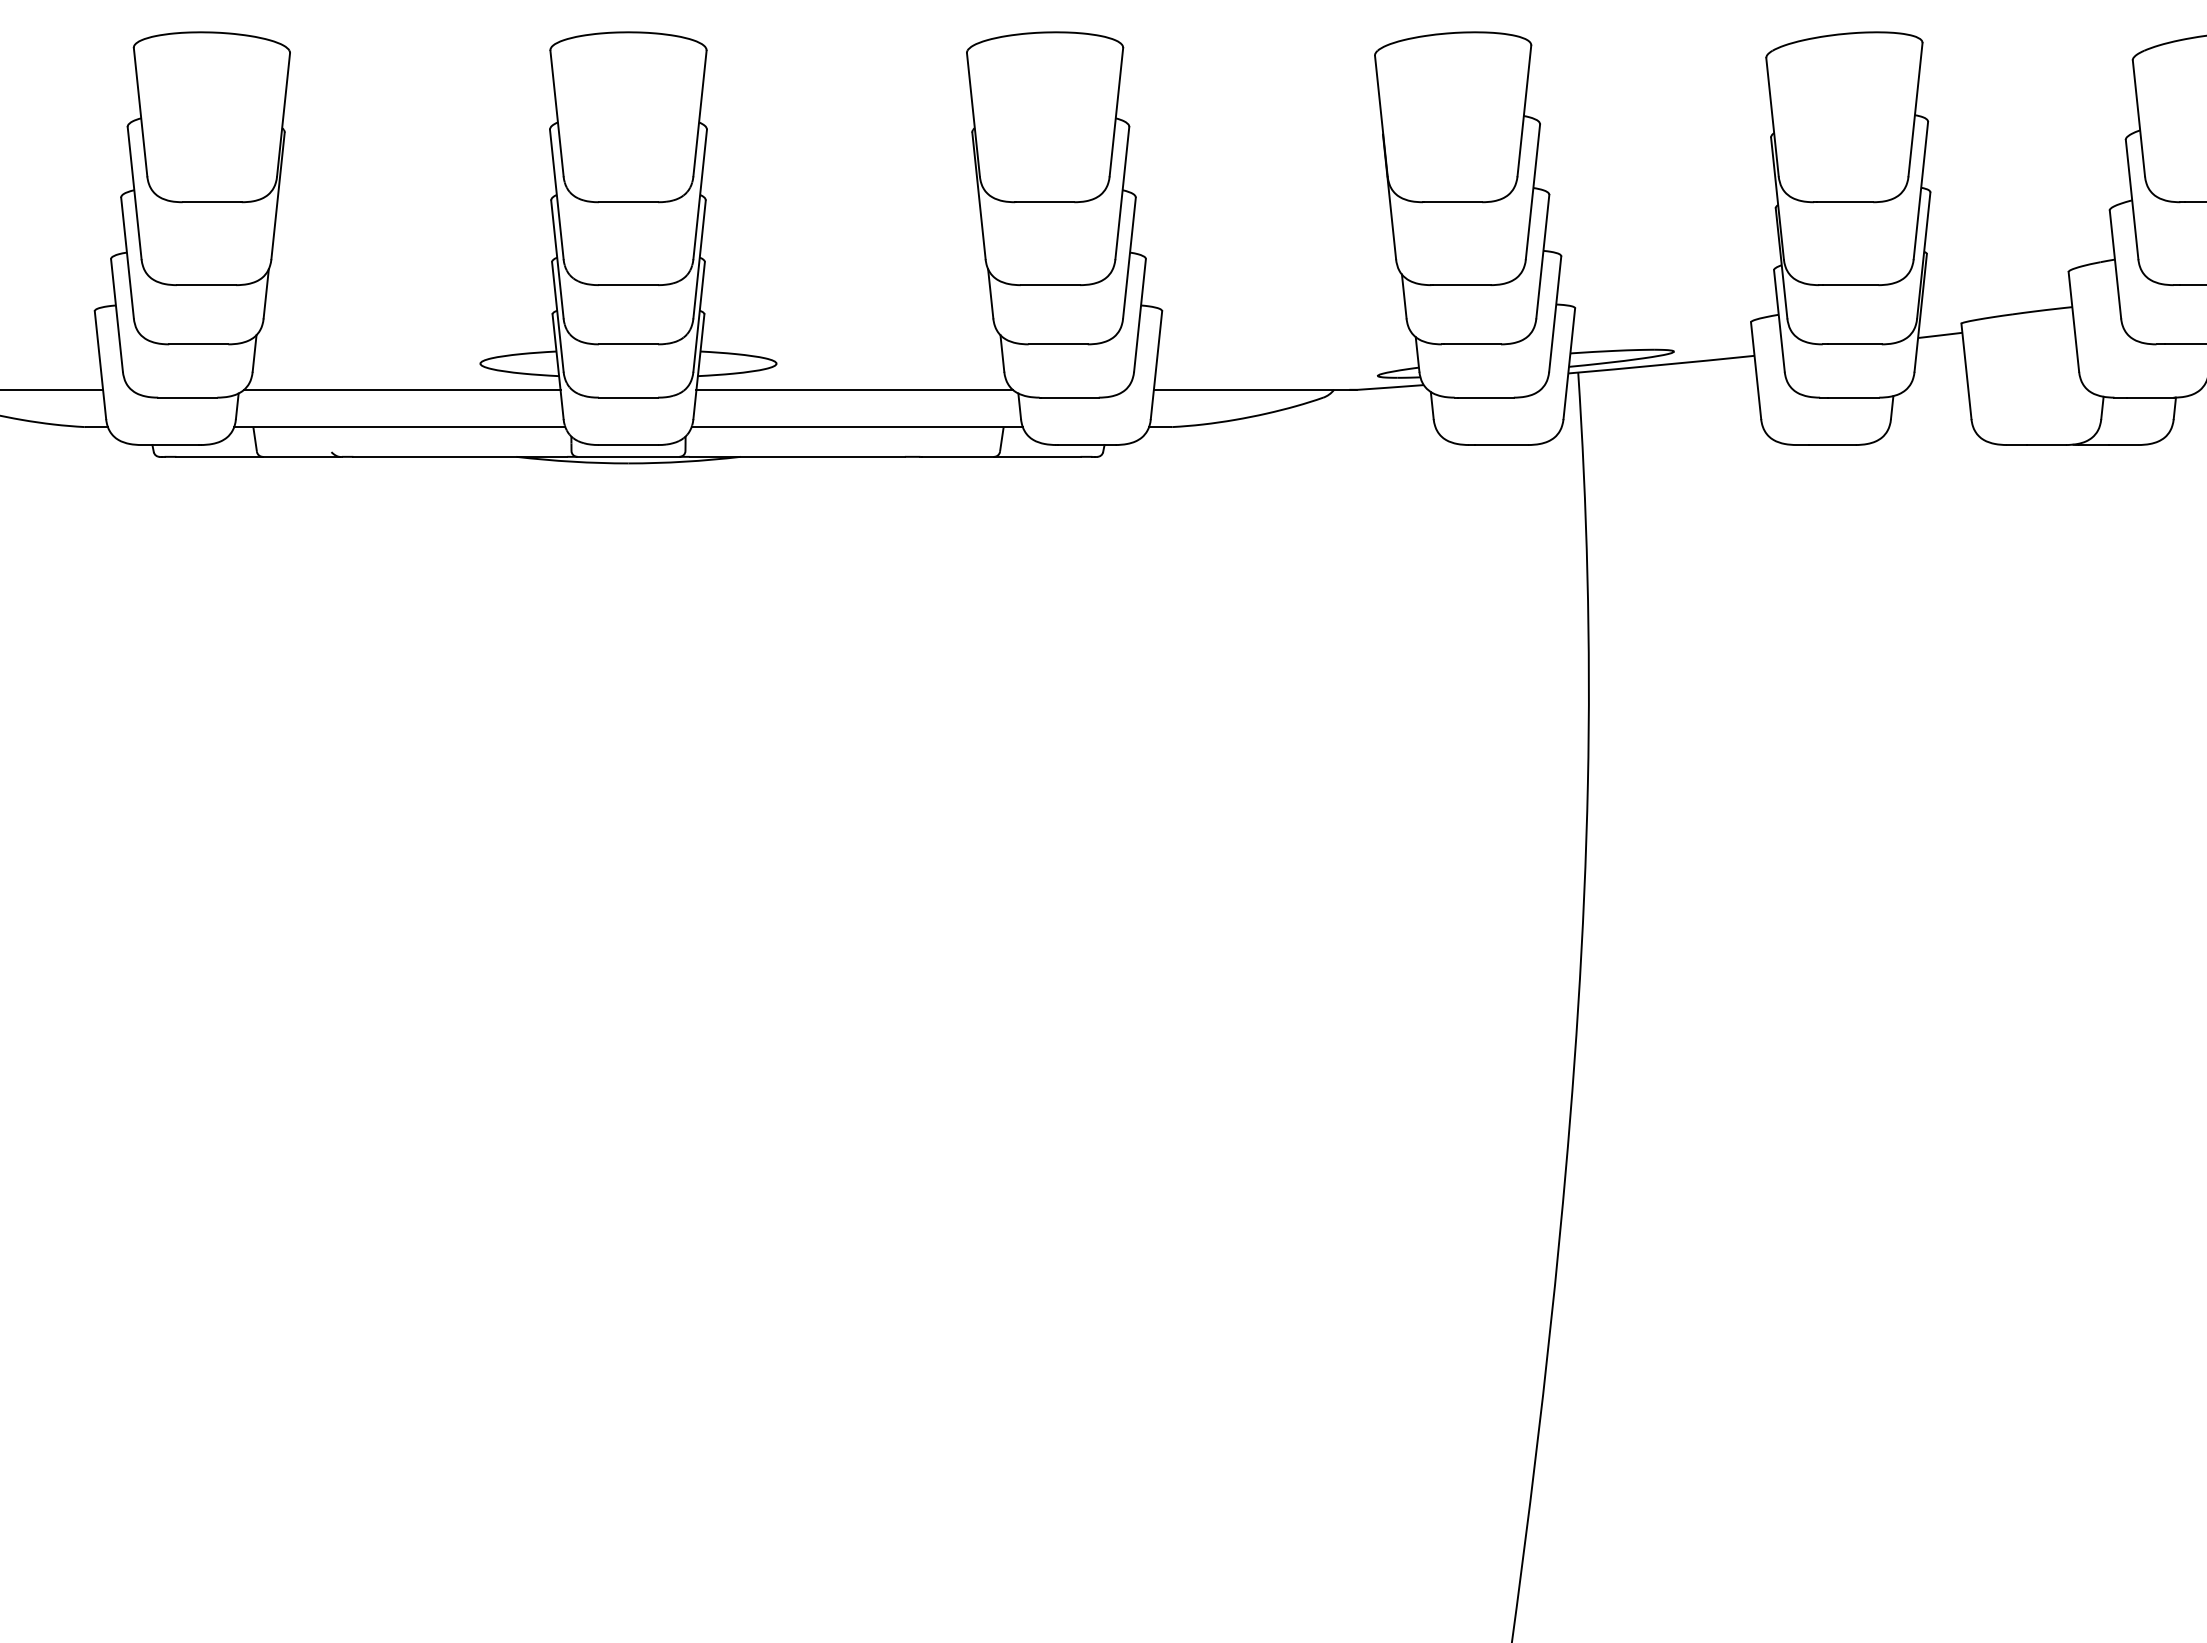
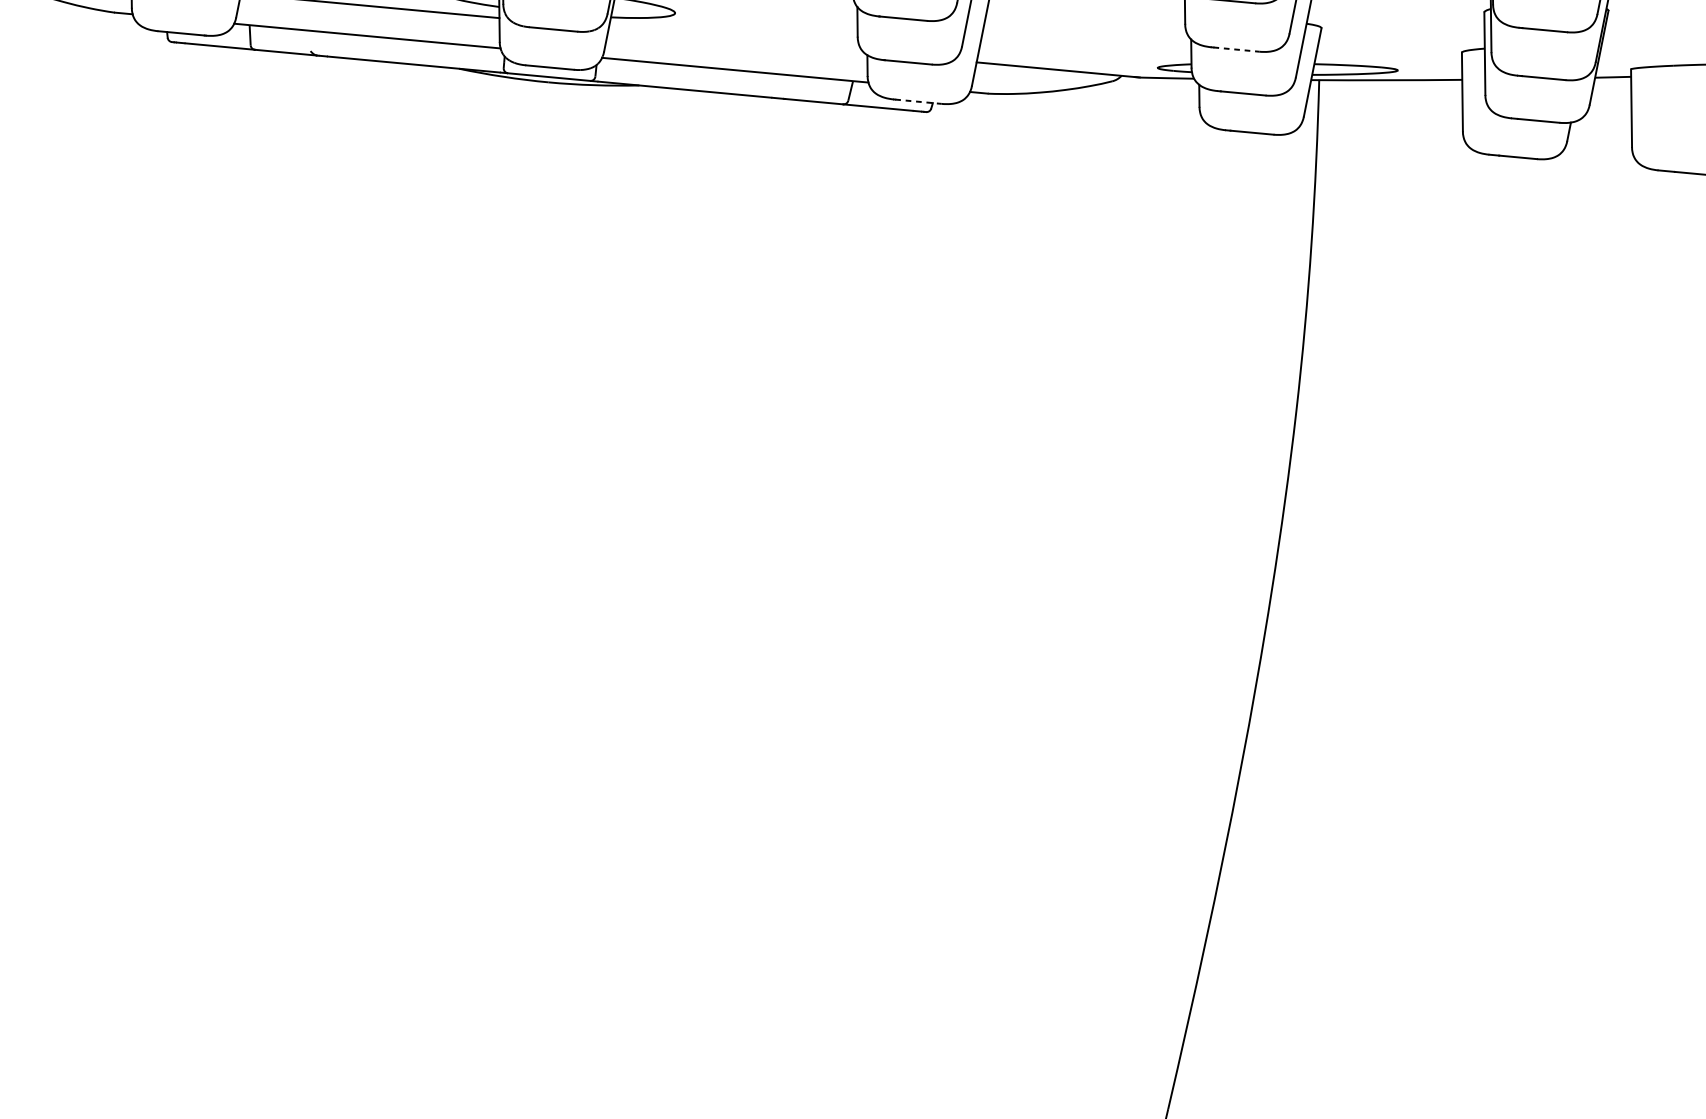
line: (1473, 344) -> (1237, 49), solid -> dashed
line: (854, 389) -> (735, 39), removed
line: (1086, 445) -> (918, 102), solid -> dashed

